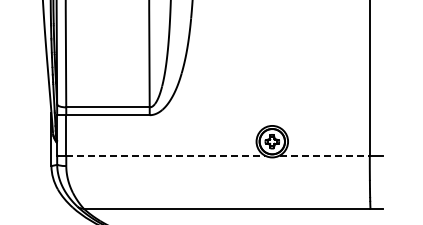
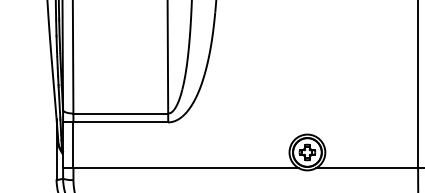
line: (166, 155) -> (187, 168), dashed -> solid
line: (325, 155) -> (367, 168), dashed -> solid

